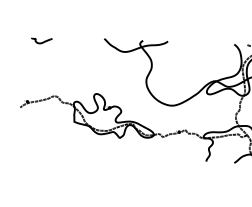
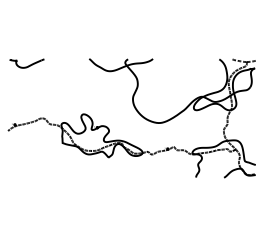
part: (41, 40) -> (26, 63), size x1.67

